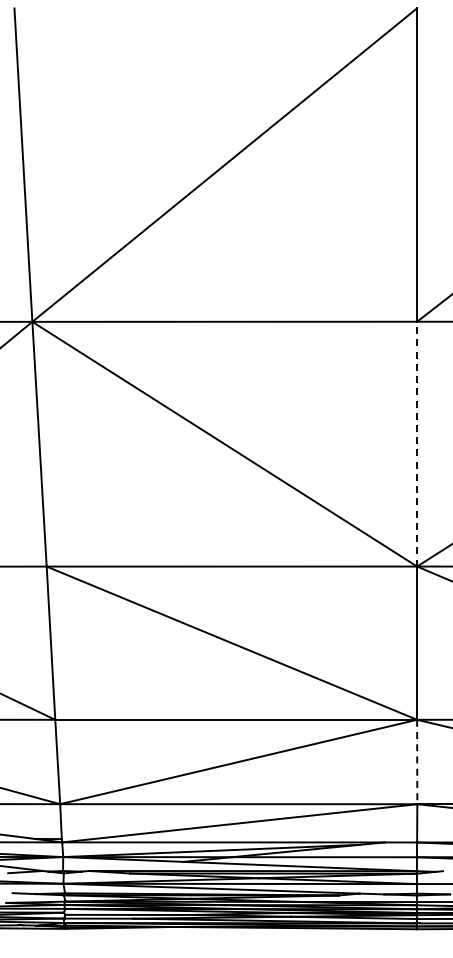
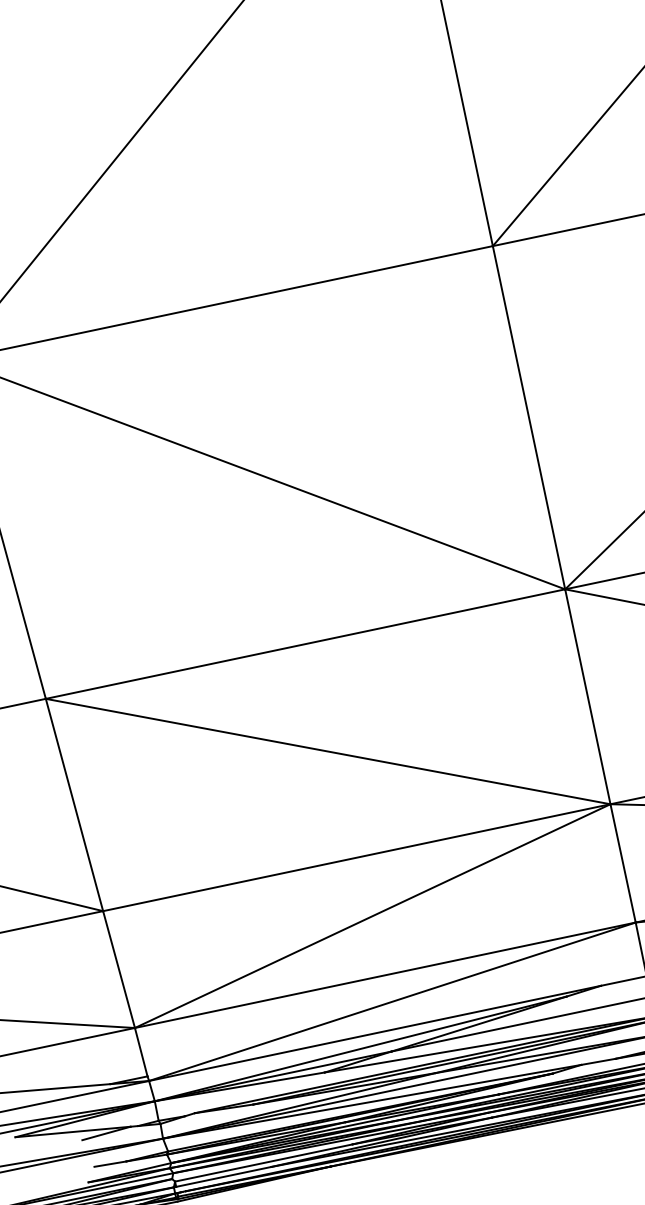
line: (417, 443) -> (529, 416), dashed -> solid
line: (417, 762) -> (623, 863), dashed -> solid

